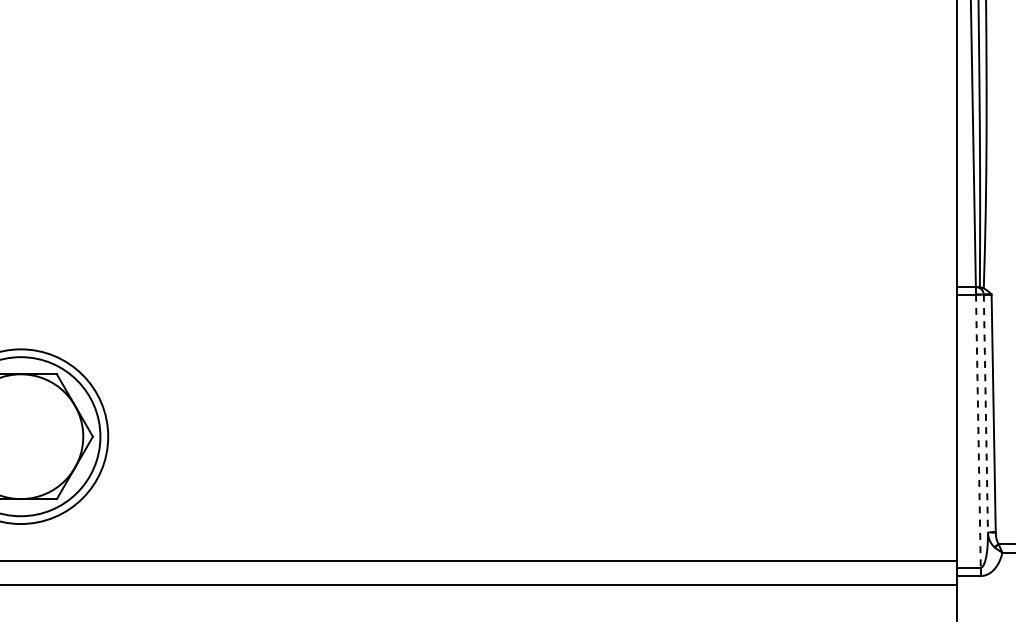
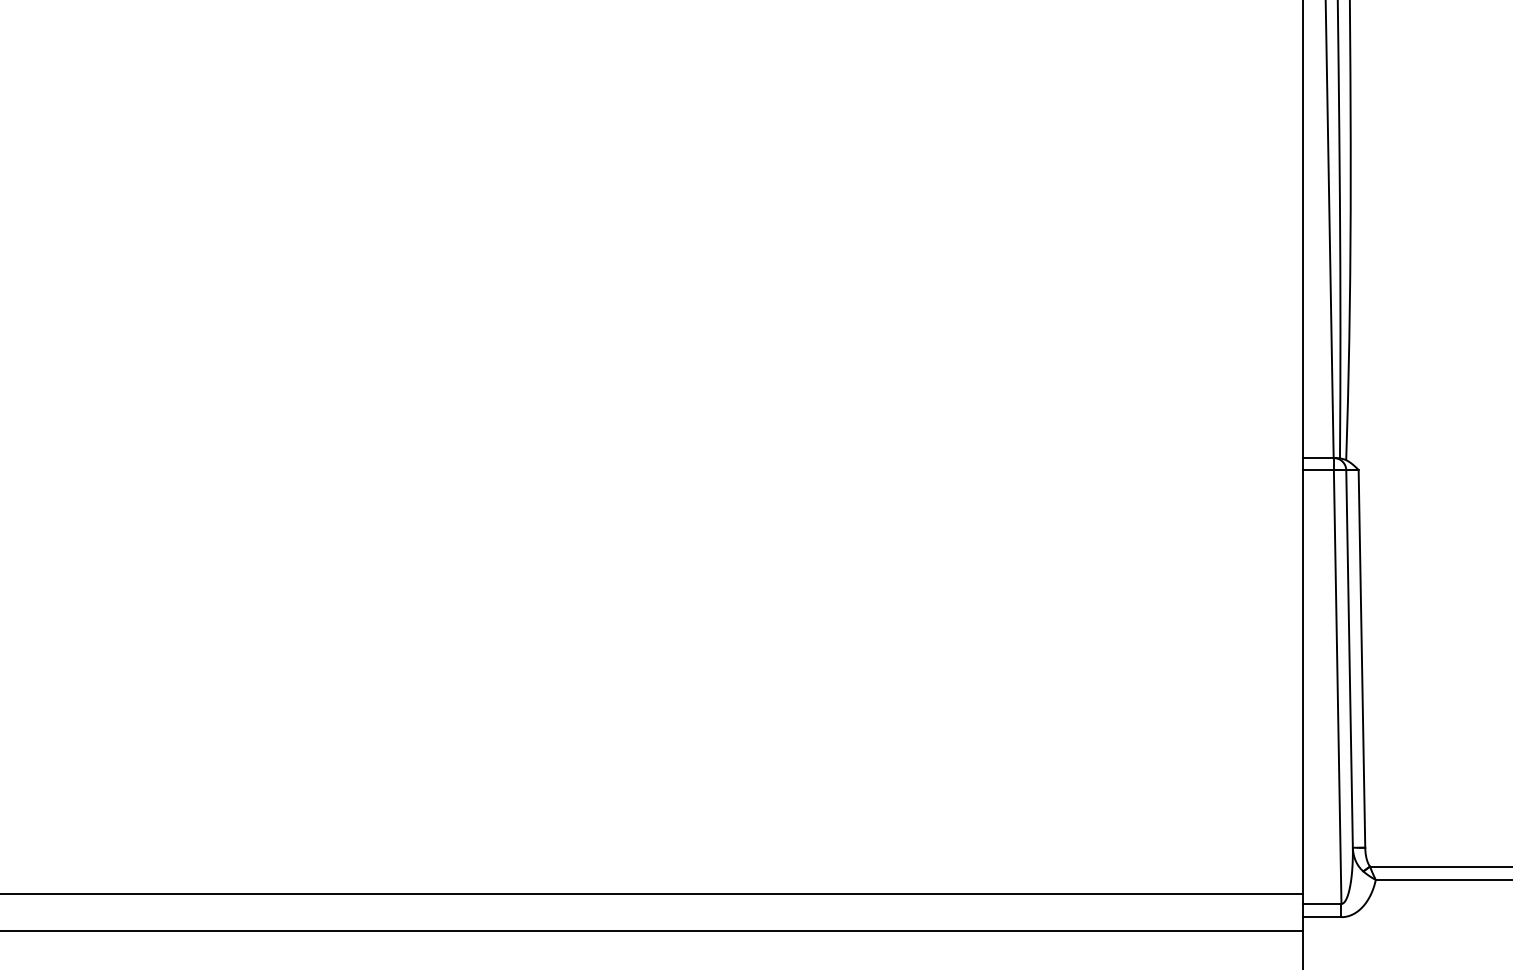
line: (985, 413) -> (1348, 658), dashed -> solid
line: (978, 431) -> (1337, 687), dashed -> solid

